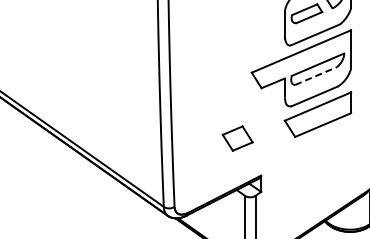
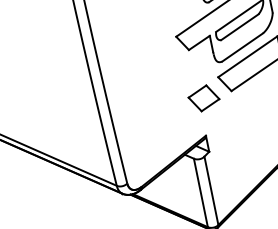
line: (316, 76) -> (240, 27), dashed -> solid
part: (237, 138) -> (203, 98), moved

